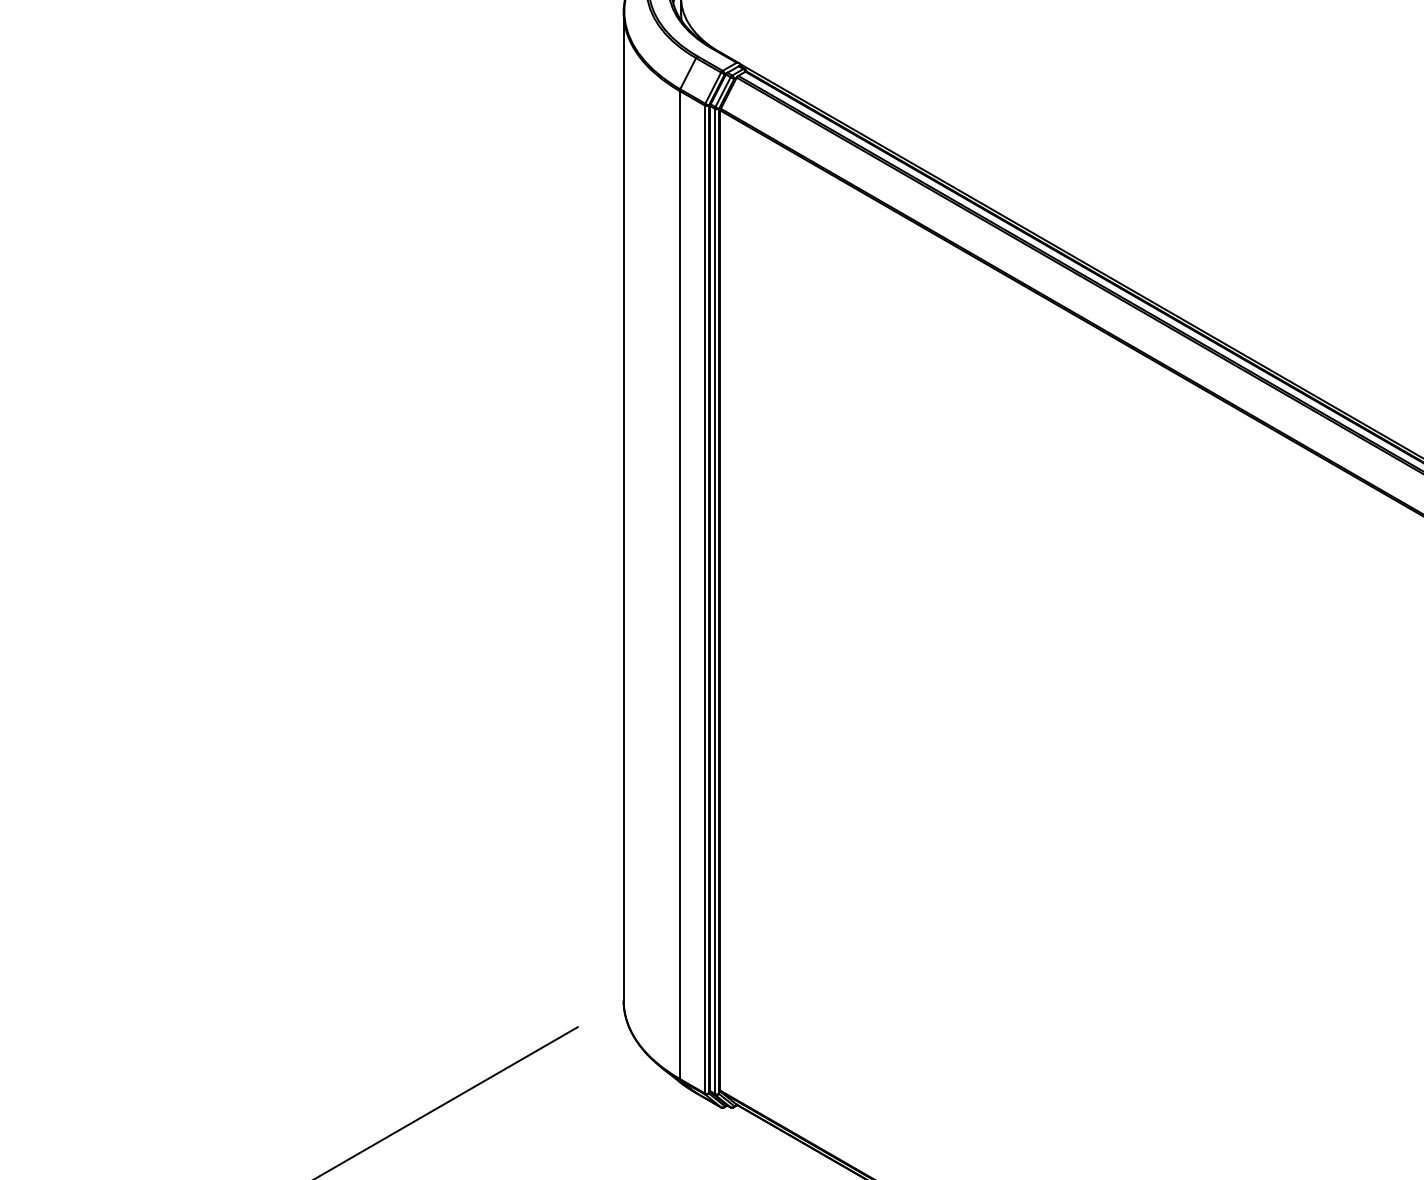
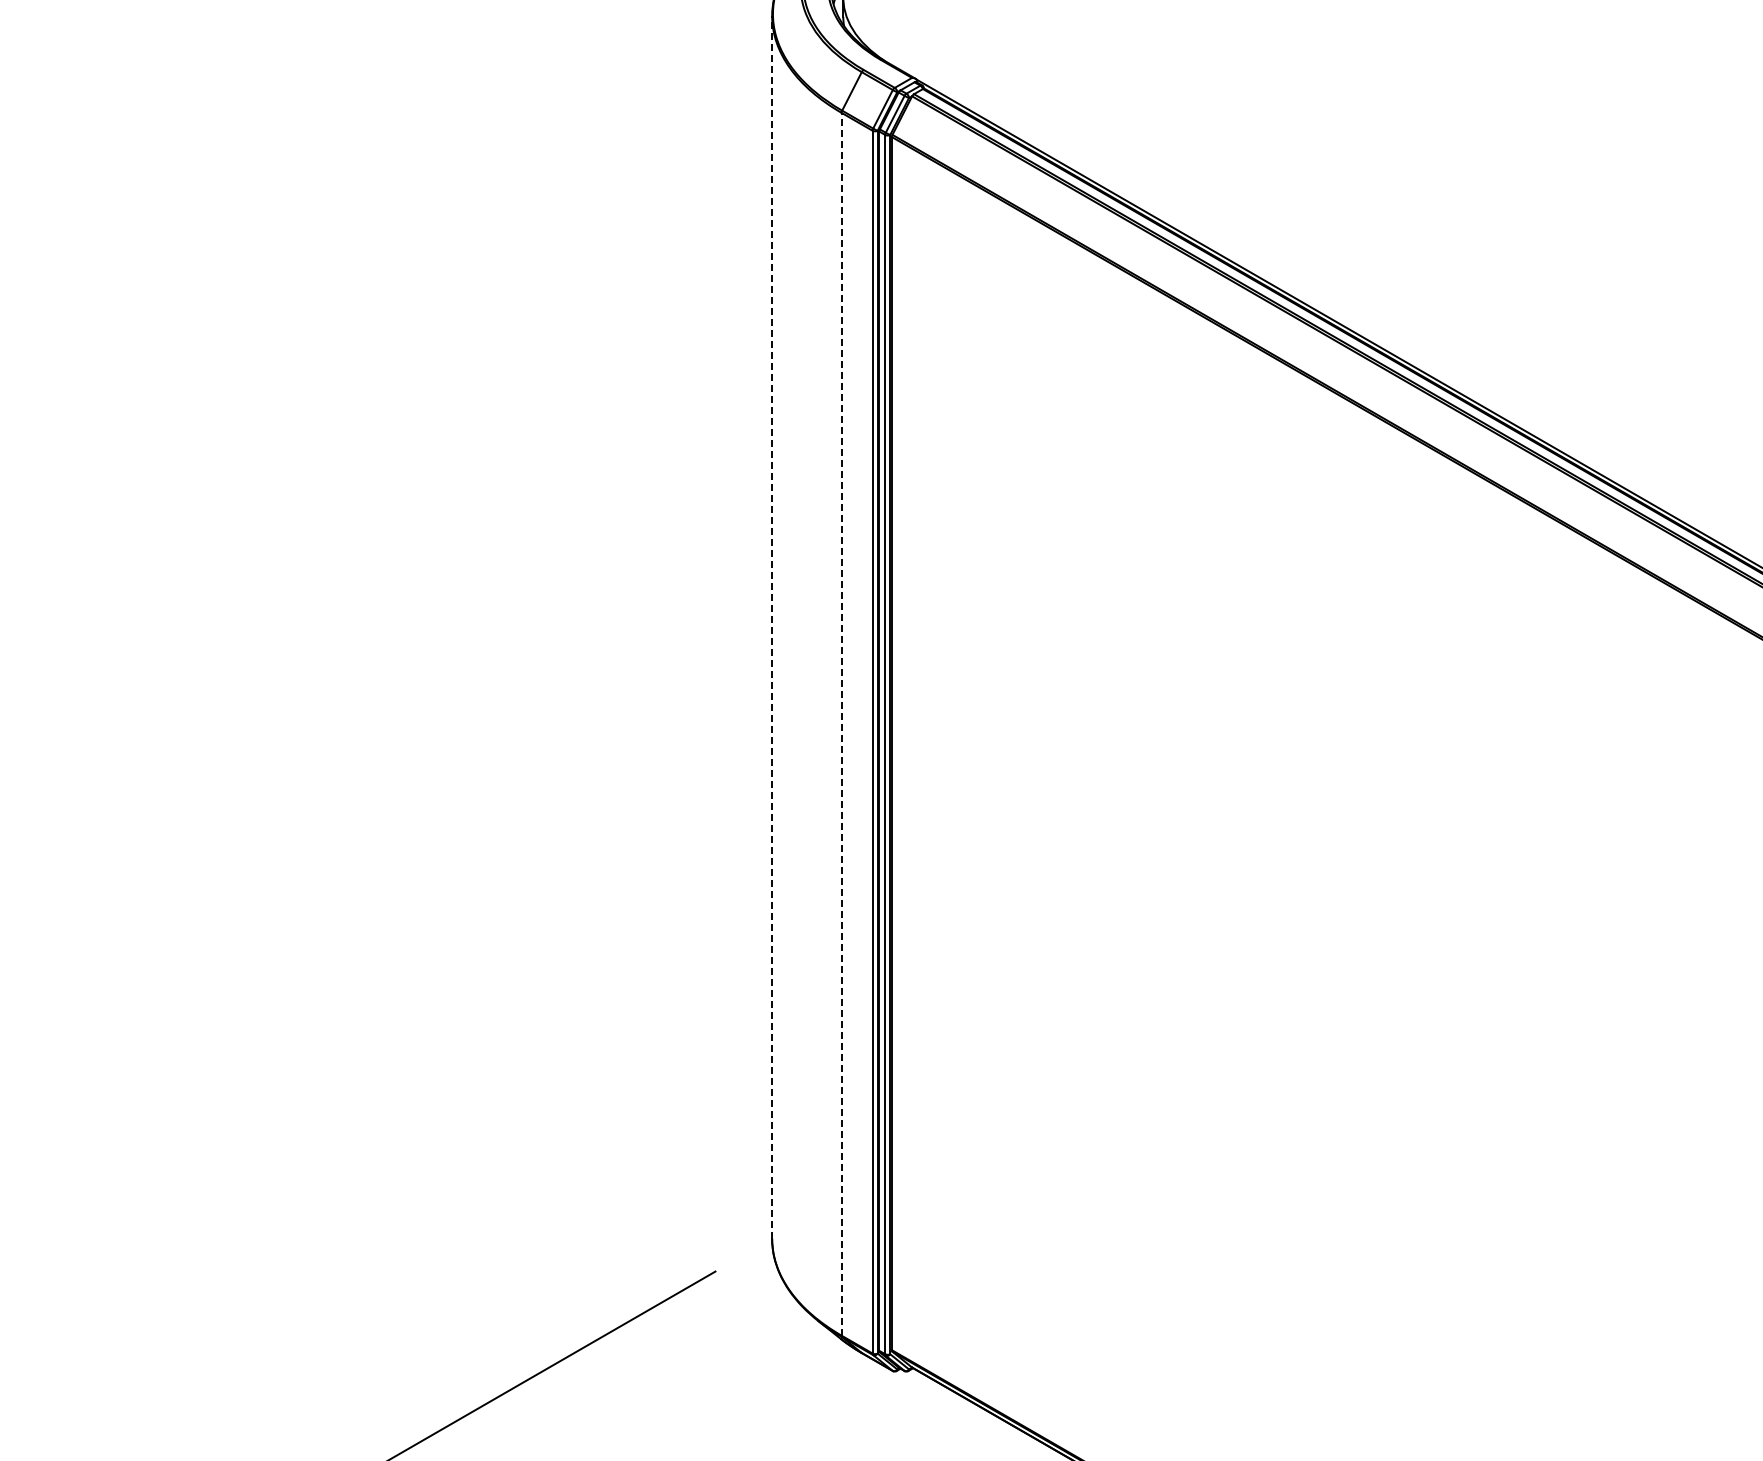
line: (623, 505) -> (772, 626), solid -> dashed
line: (679, 584) -> (841, 723), solid -> dashed

